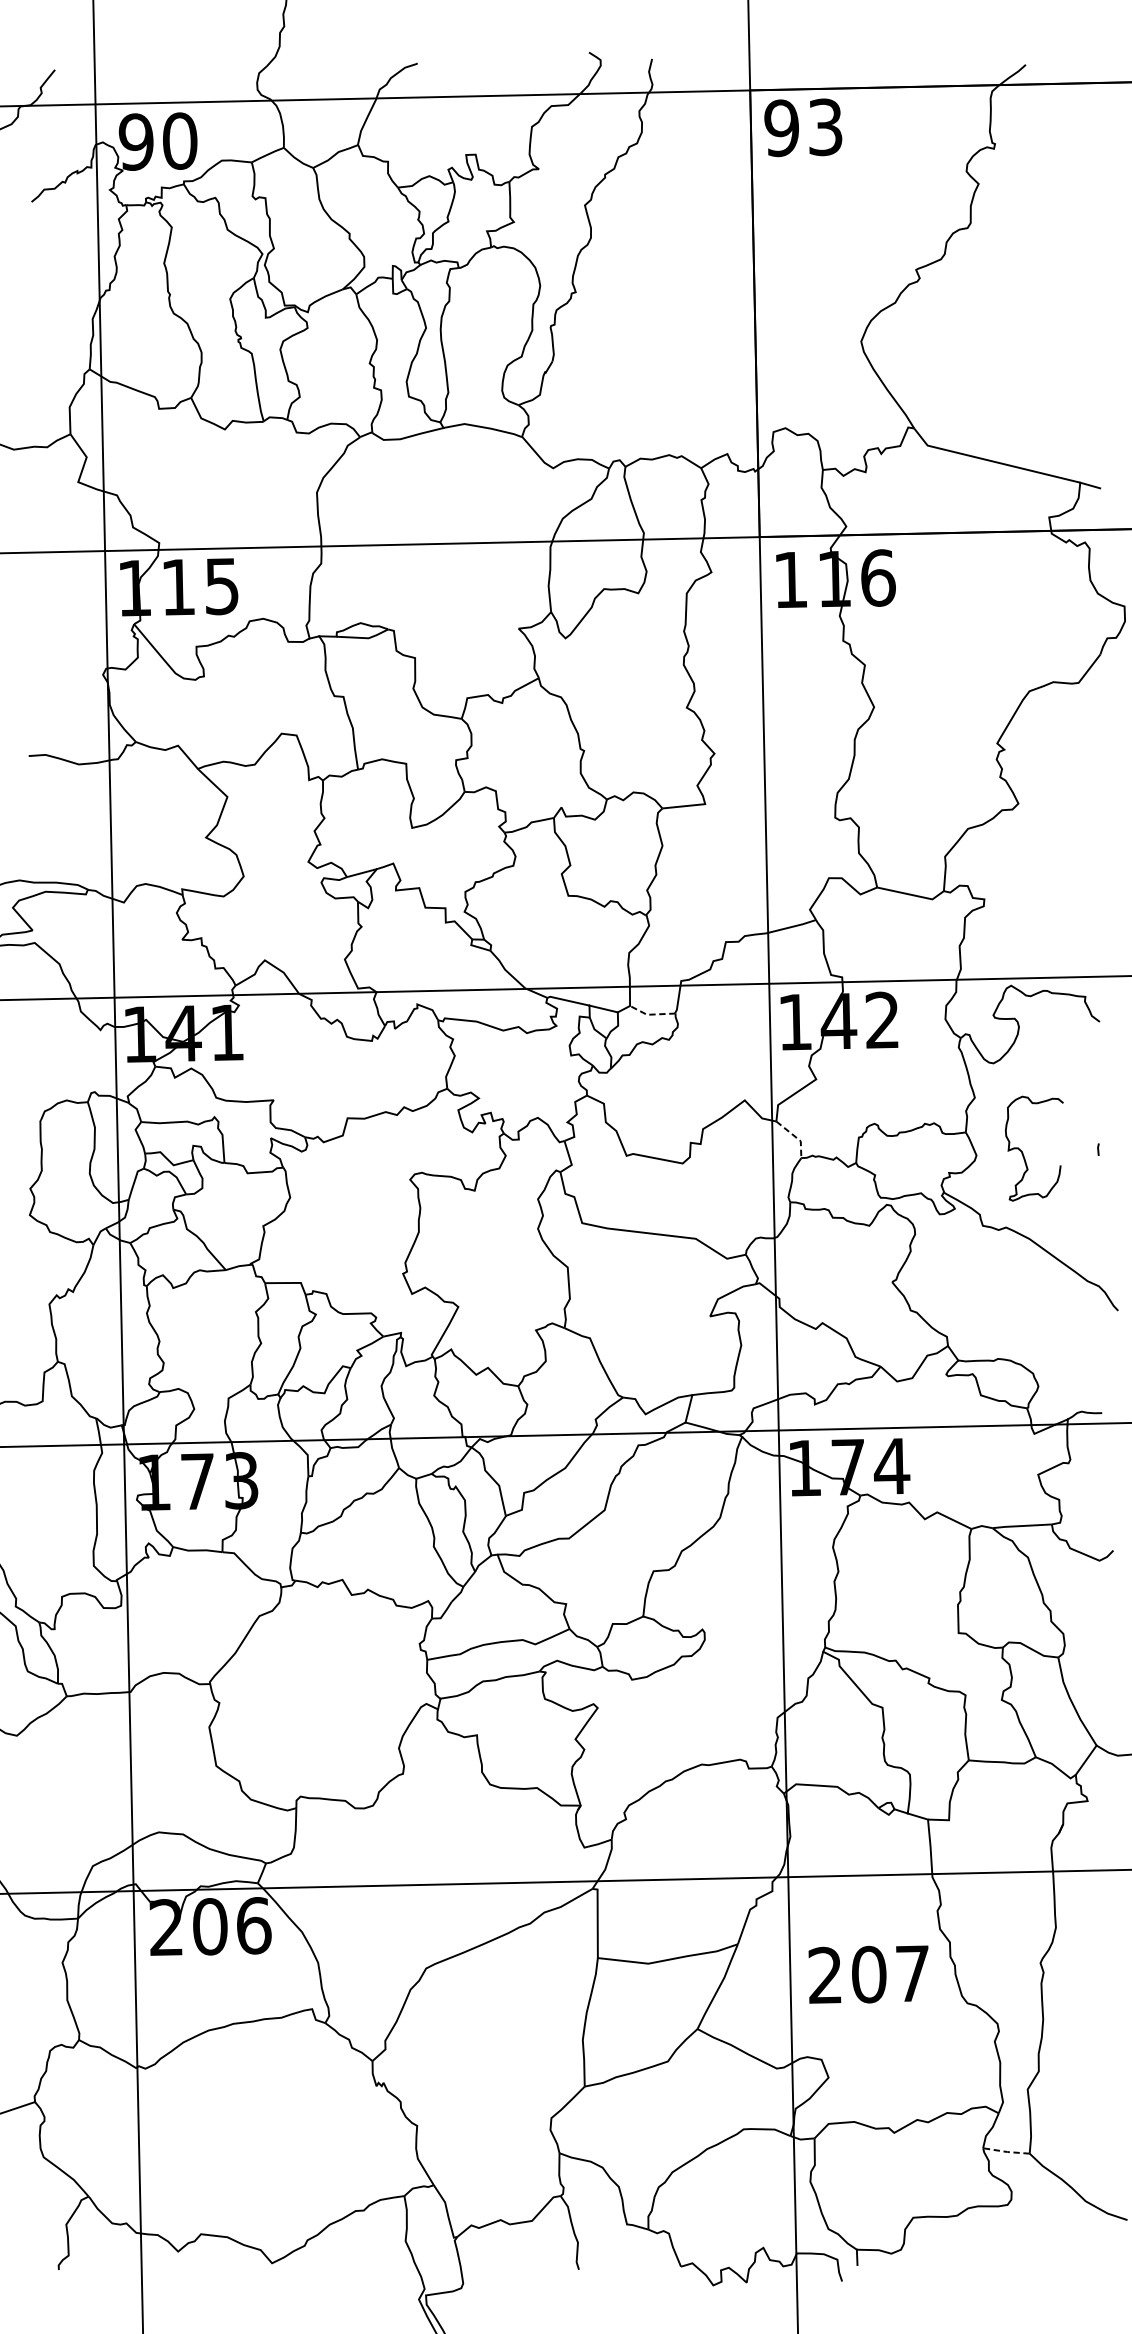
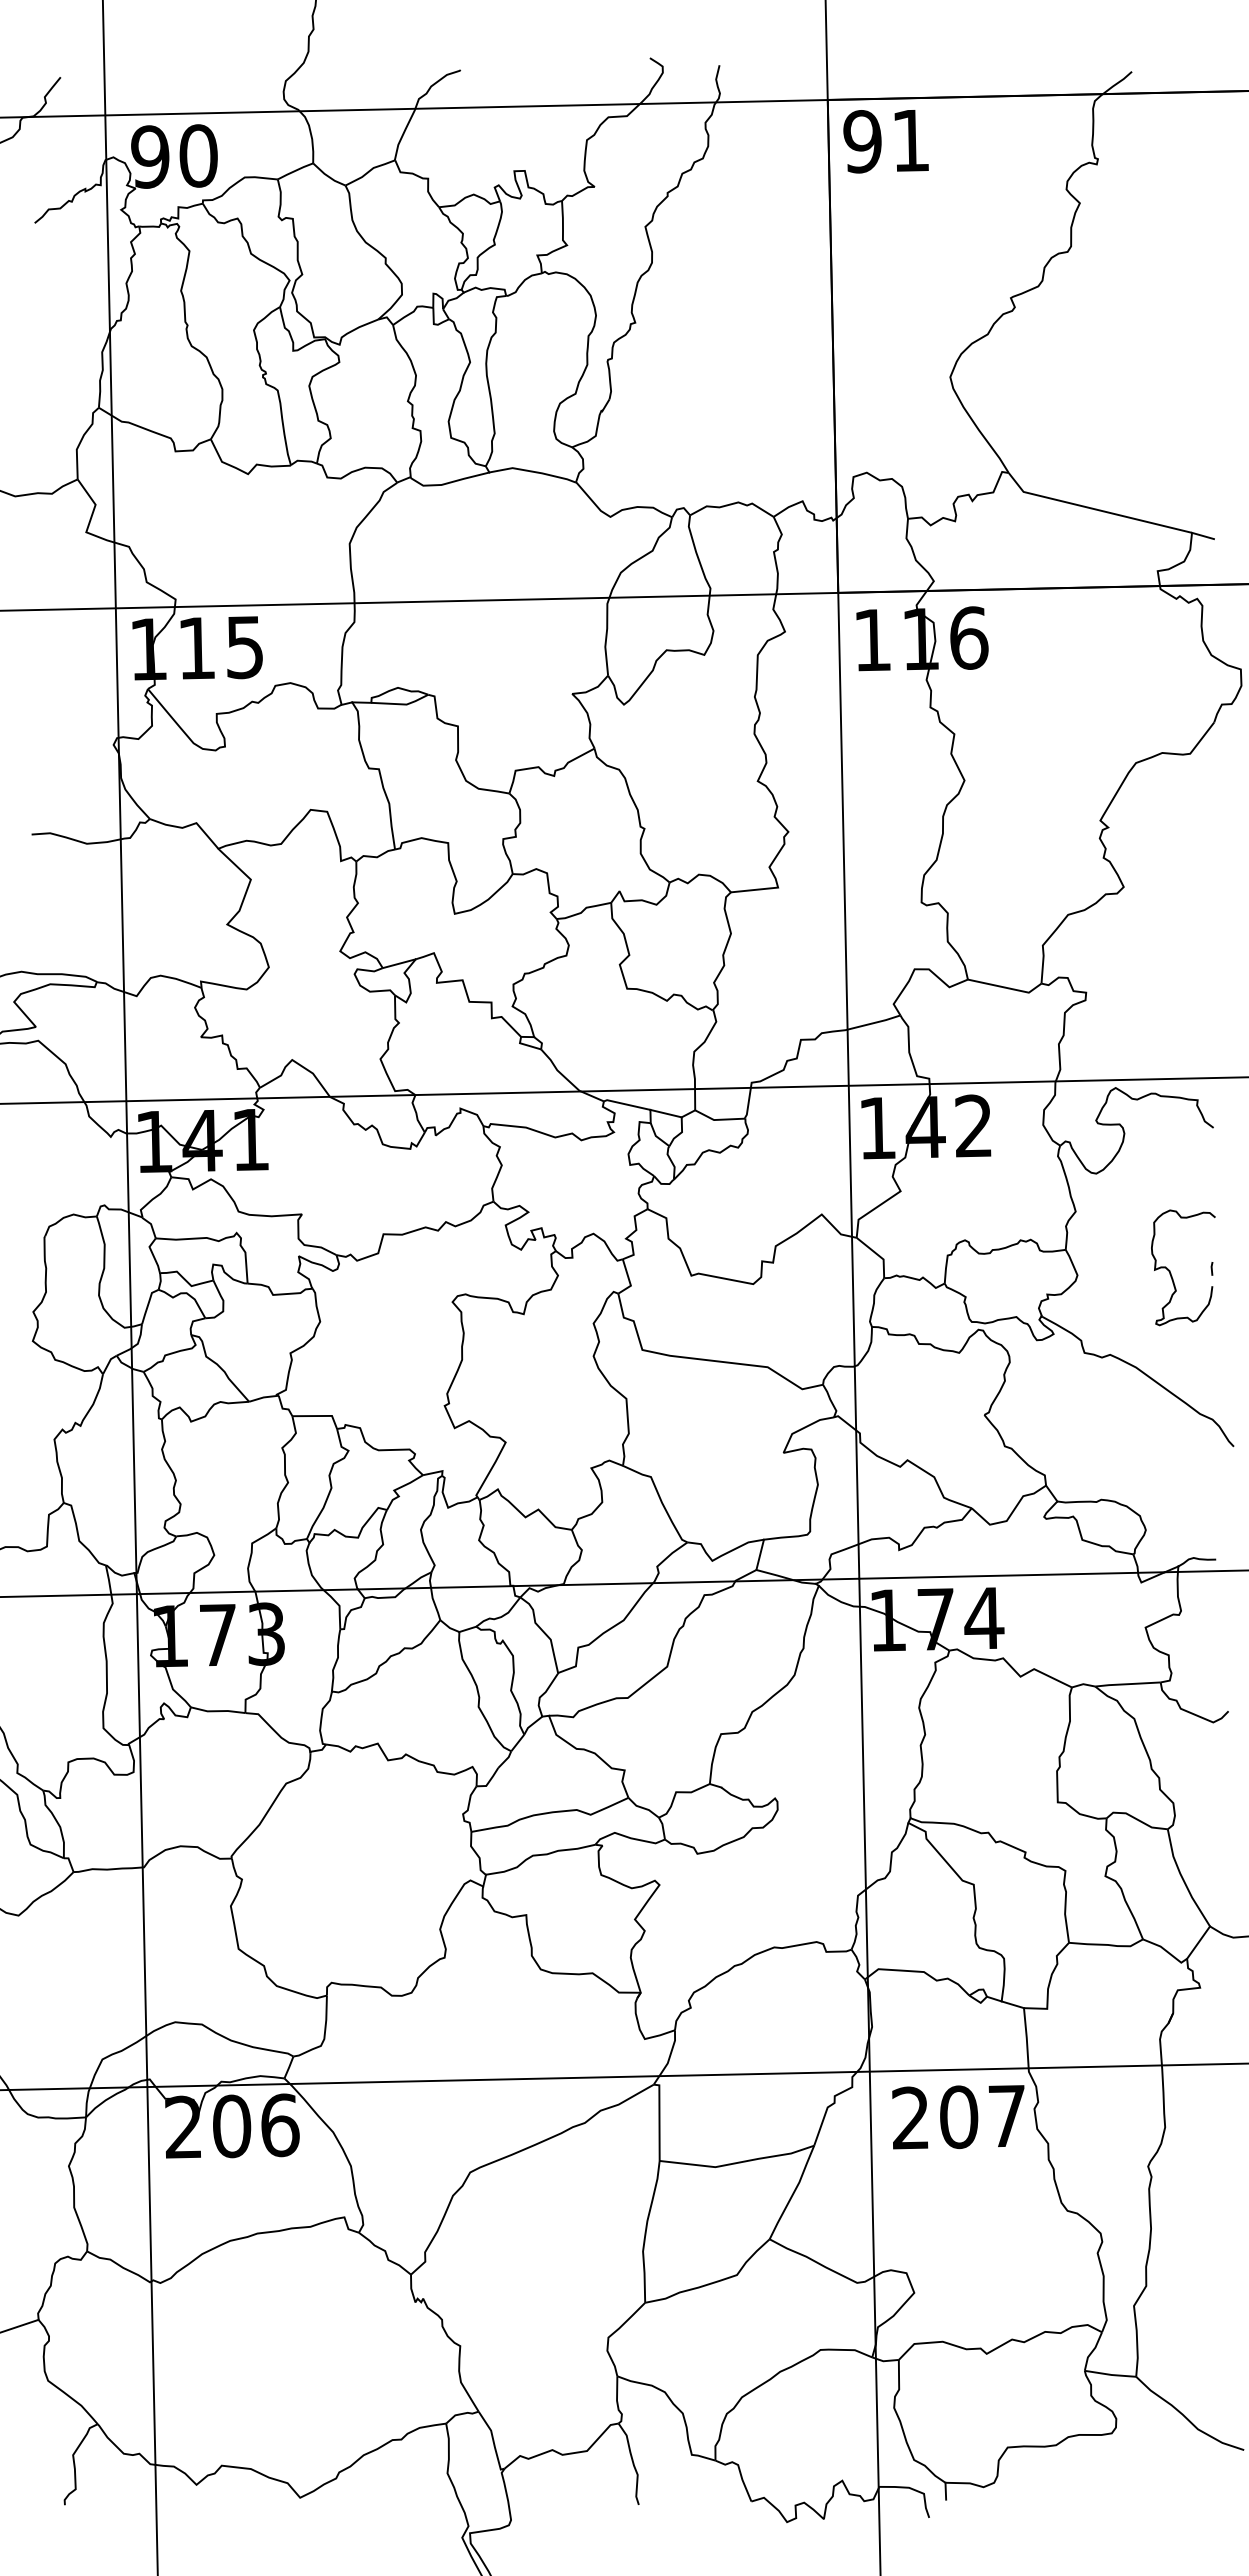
text: (826, 127) -> (911, 140), 93 -> 91
line: (650, 1014) -> (717, 1119), dashed -> solid
line: (796, 1137) -> (878, 1255), dashed -> solid
curve: (1022, 1151) -> (1170, 1270), moved
text: (868, 1974) -> (958, 2117), moved
line: (1006, 2151) -> (1110, 2374), dashed -> solid

